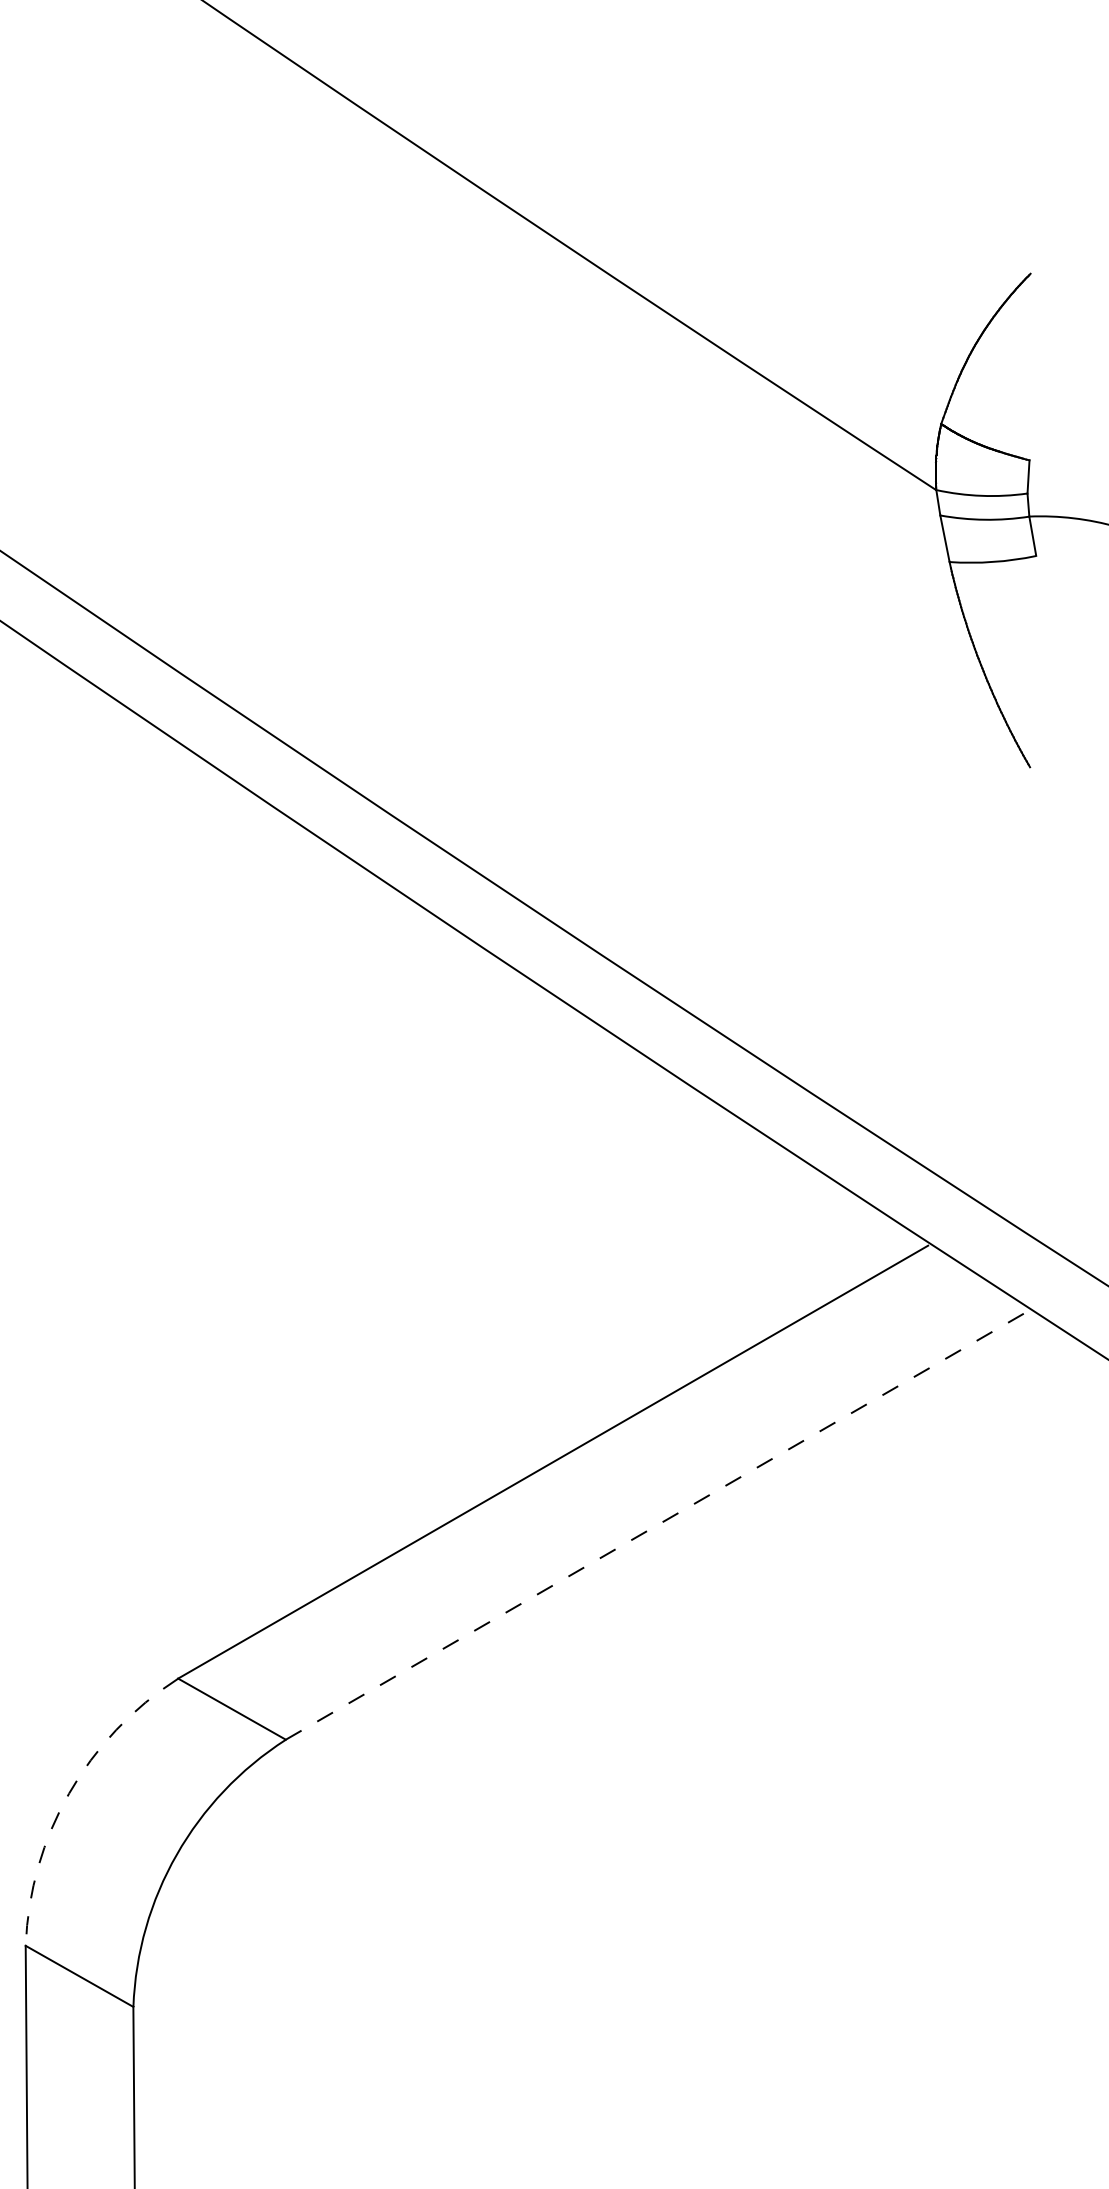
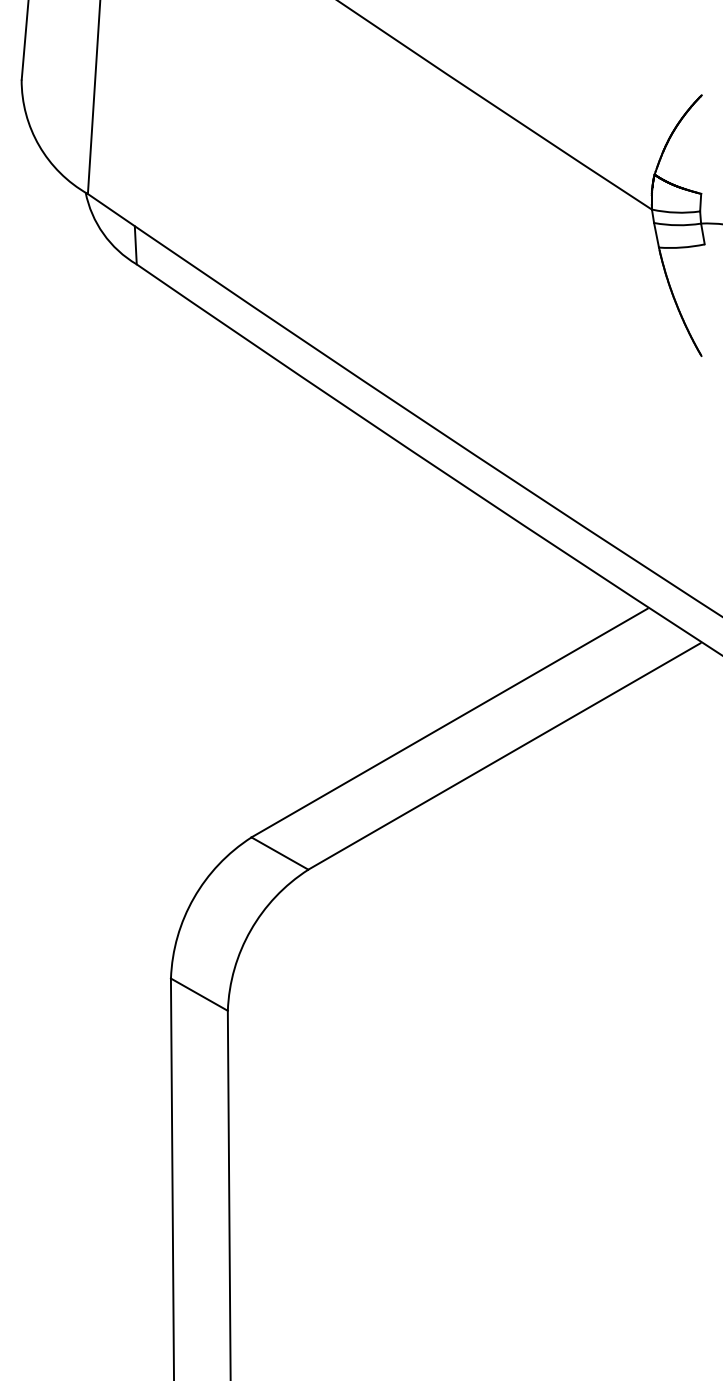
line: (657, 1525) -> (504, 756), dashed -> solid
arc: (68, 1794) -> (193, 898), dashed -> solid

